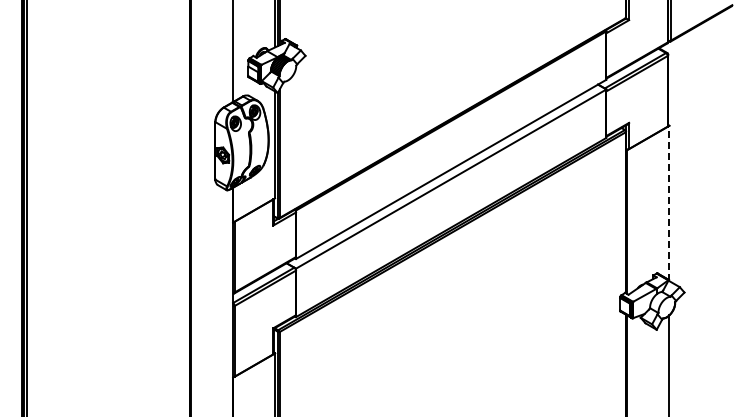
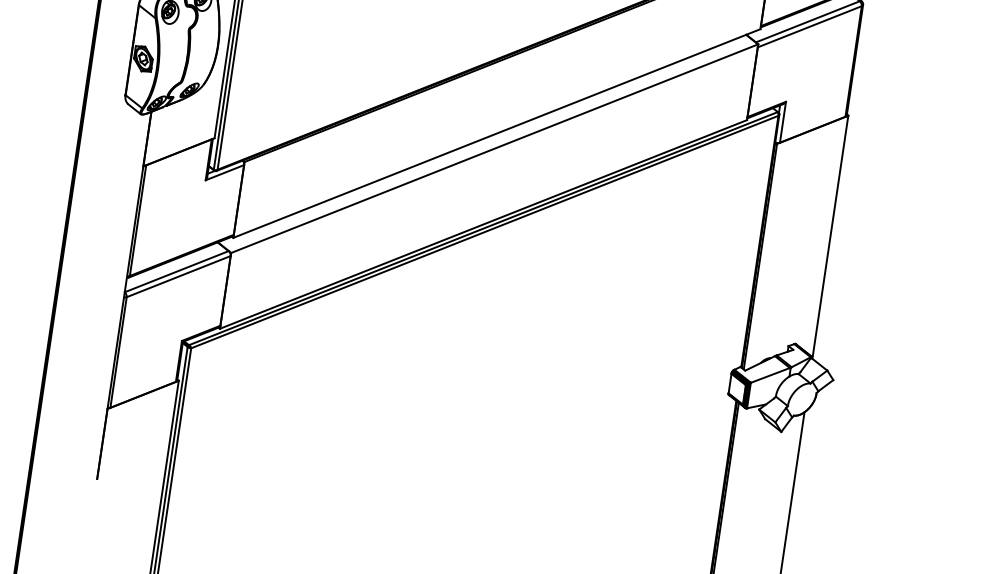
line: (669, 203) -> (830, 237), dashed -> solid

